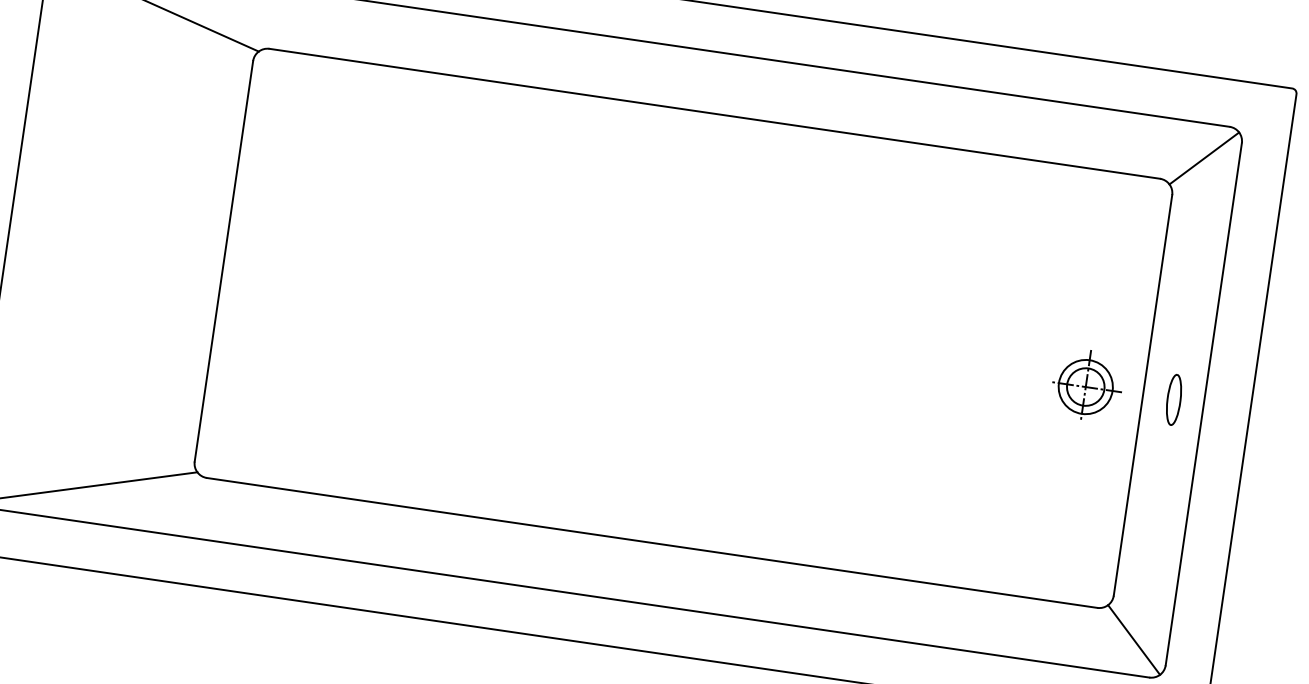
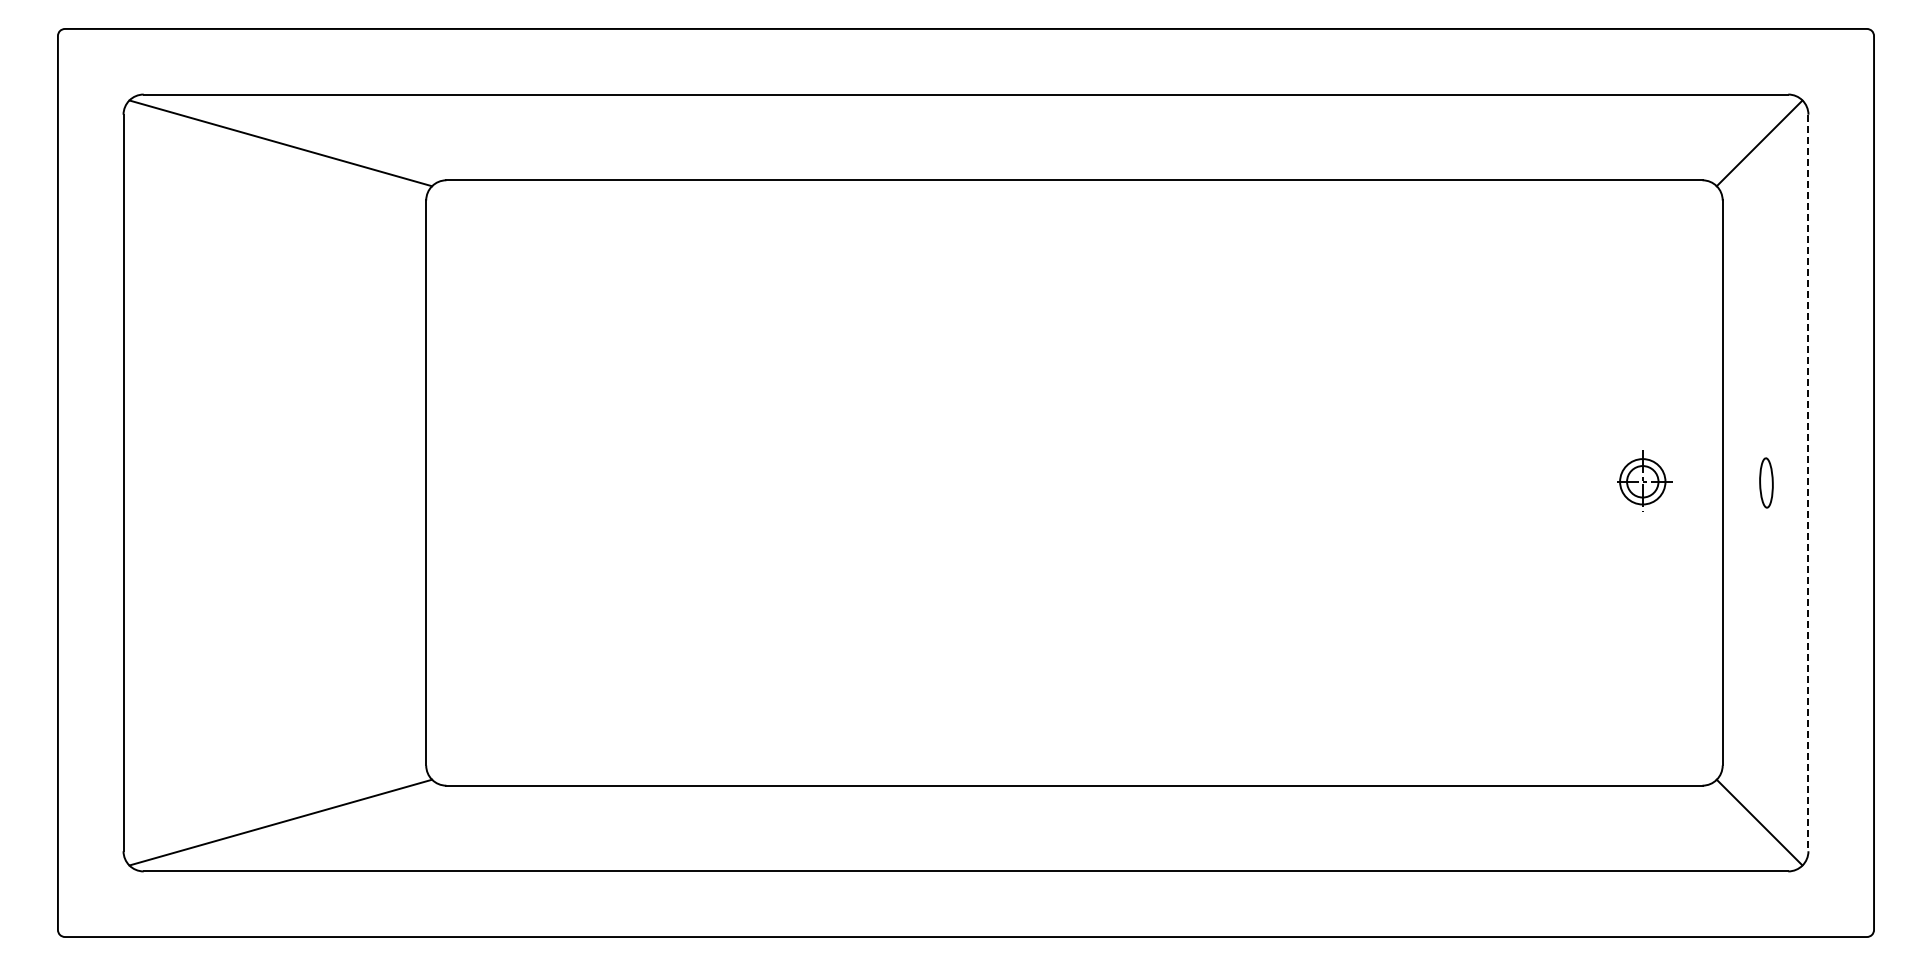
part: (1087, 384) -> (1643, 479), size x0.6
part: (1174, 399) -> (1766, 482), size x0.7
line: (1203, 404) -> (1808, 483), solid -> dashed

